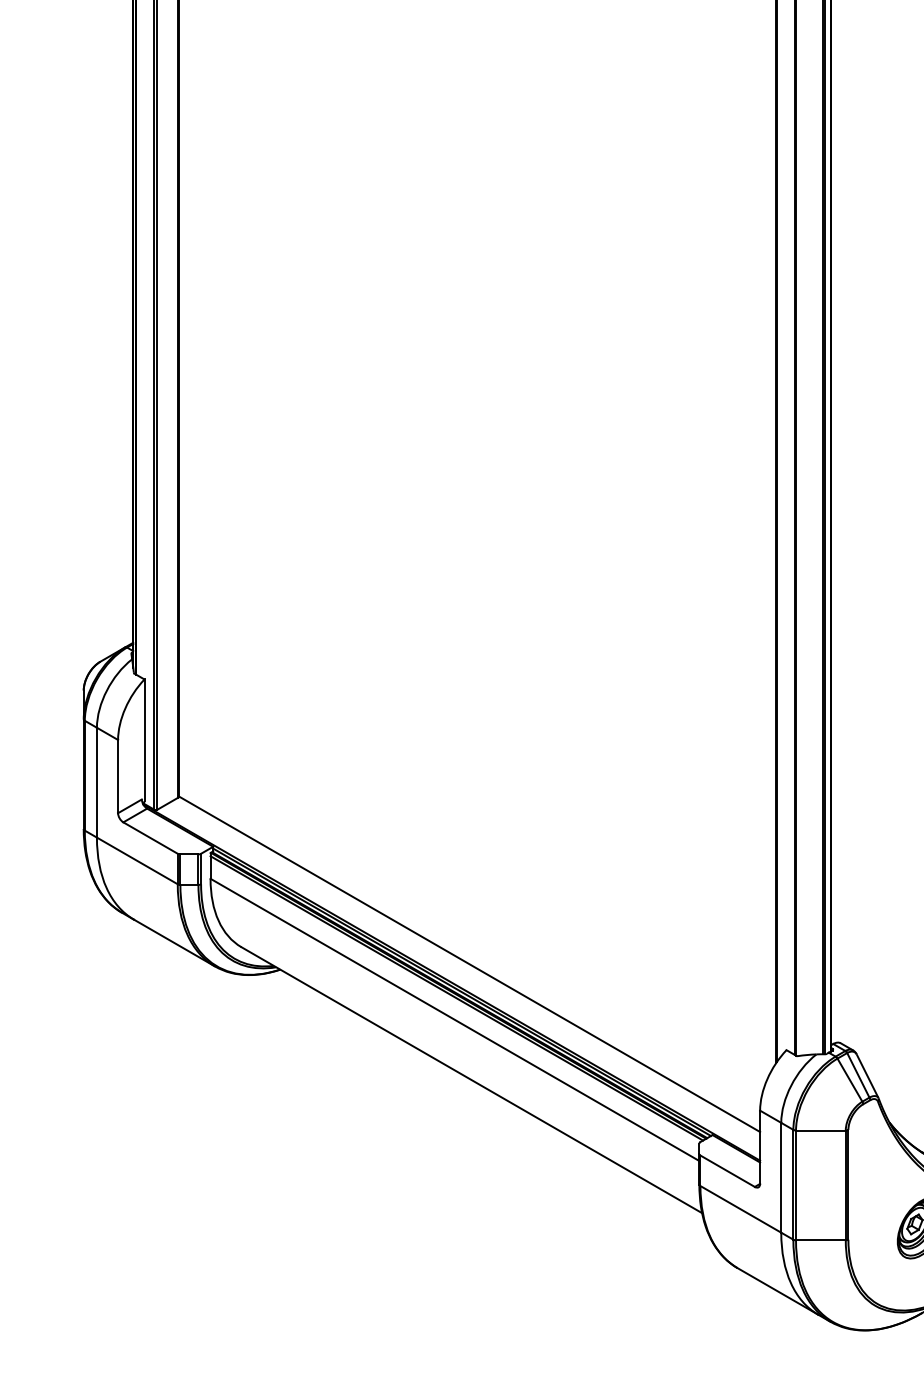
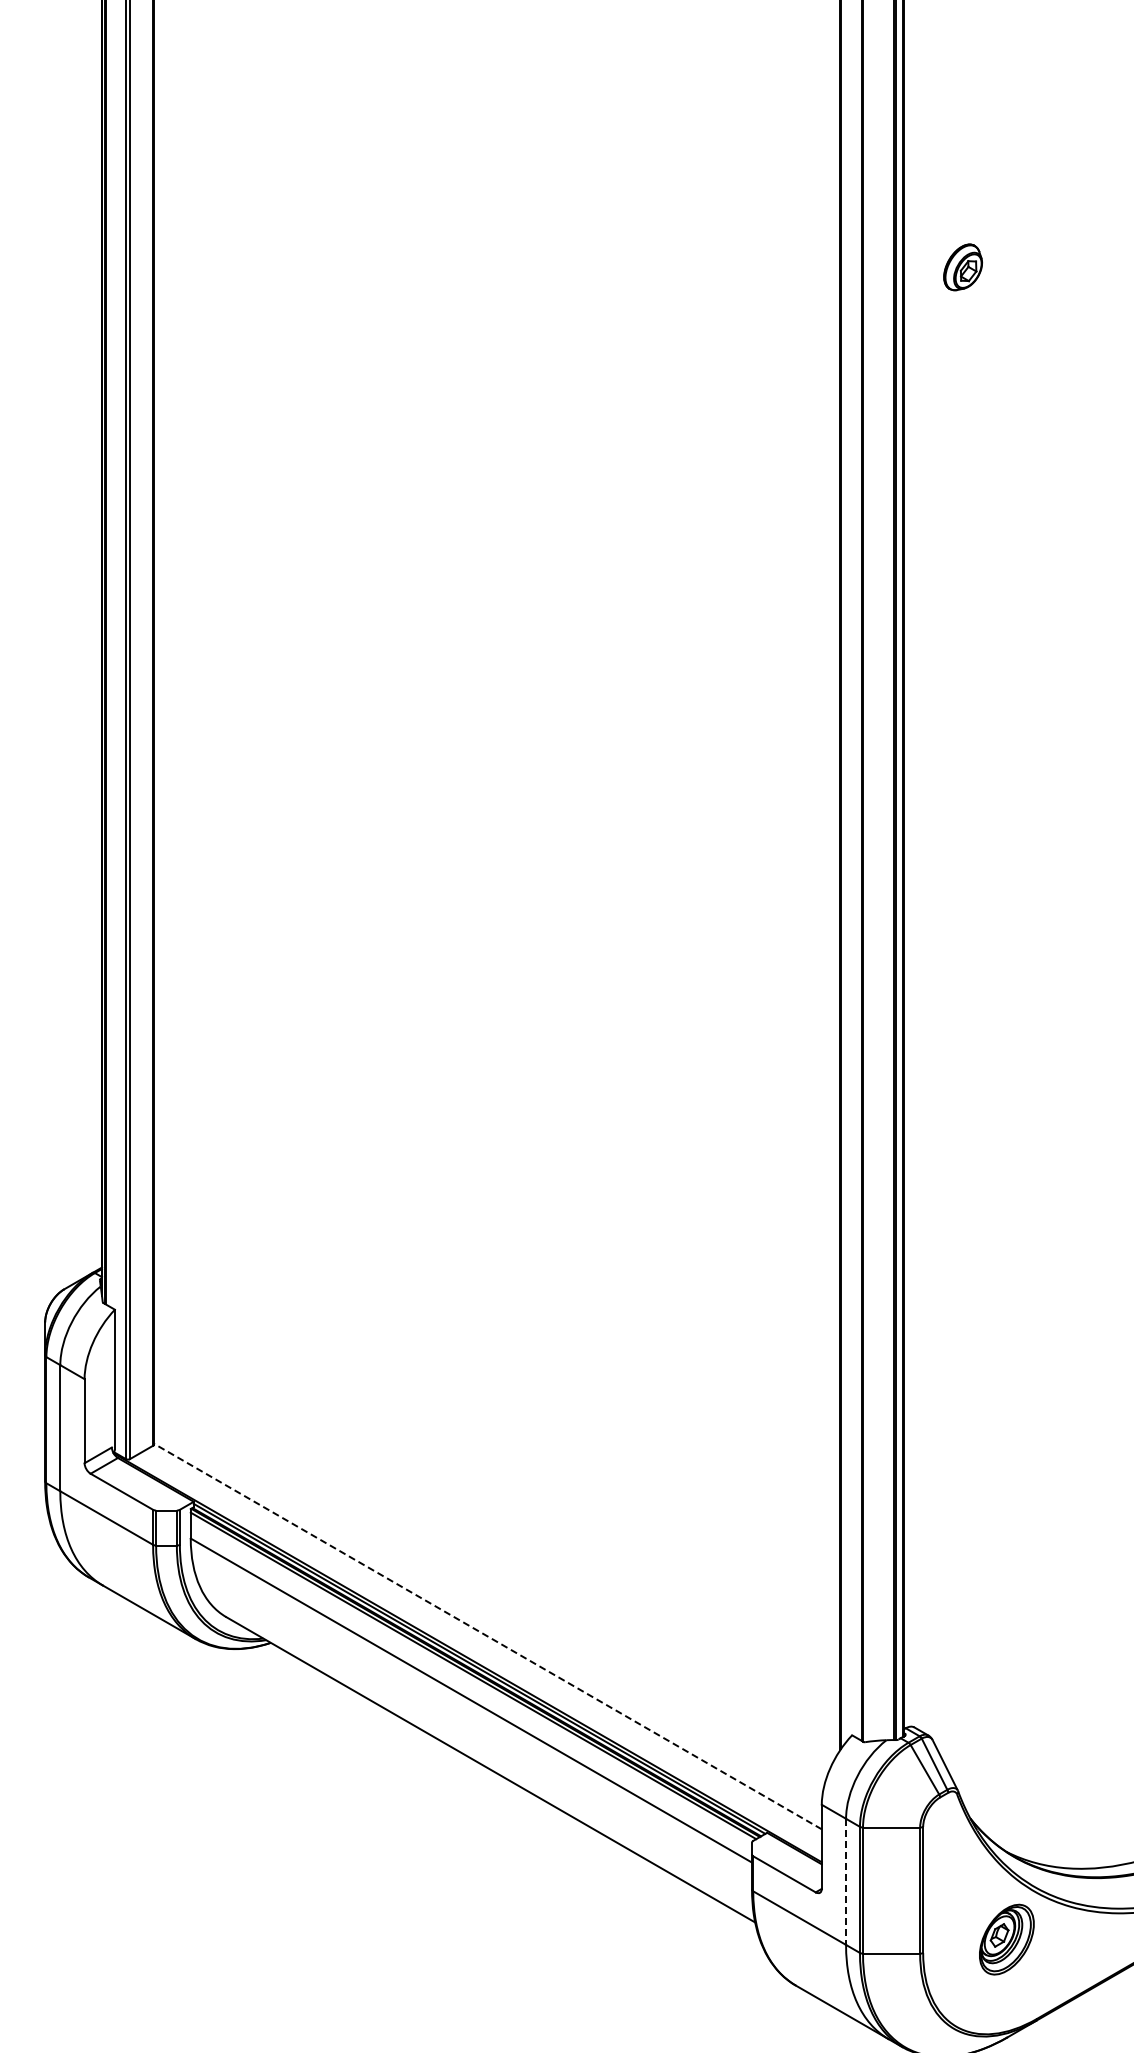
line: (468, 964) -> (487, 1636), solid -> dashed
line: (781, 1178) -> (846, 1882), solid -> dashed

